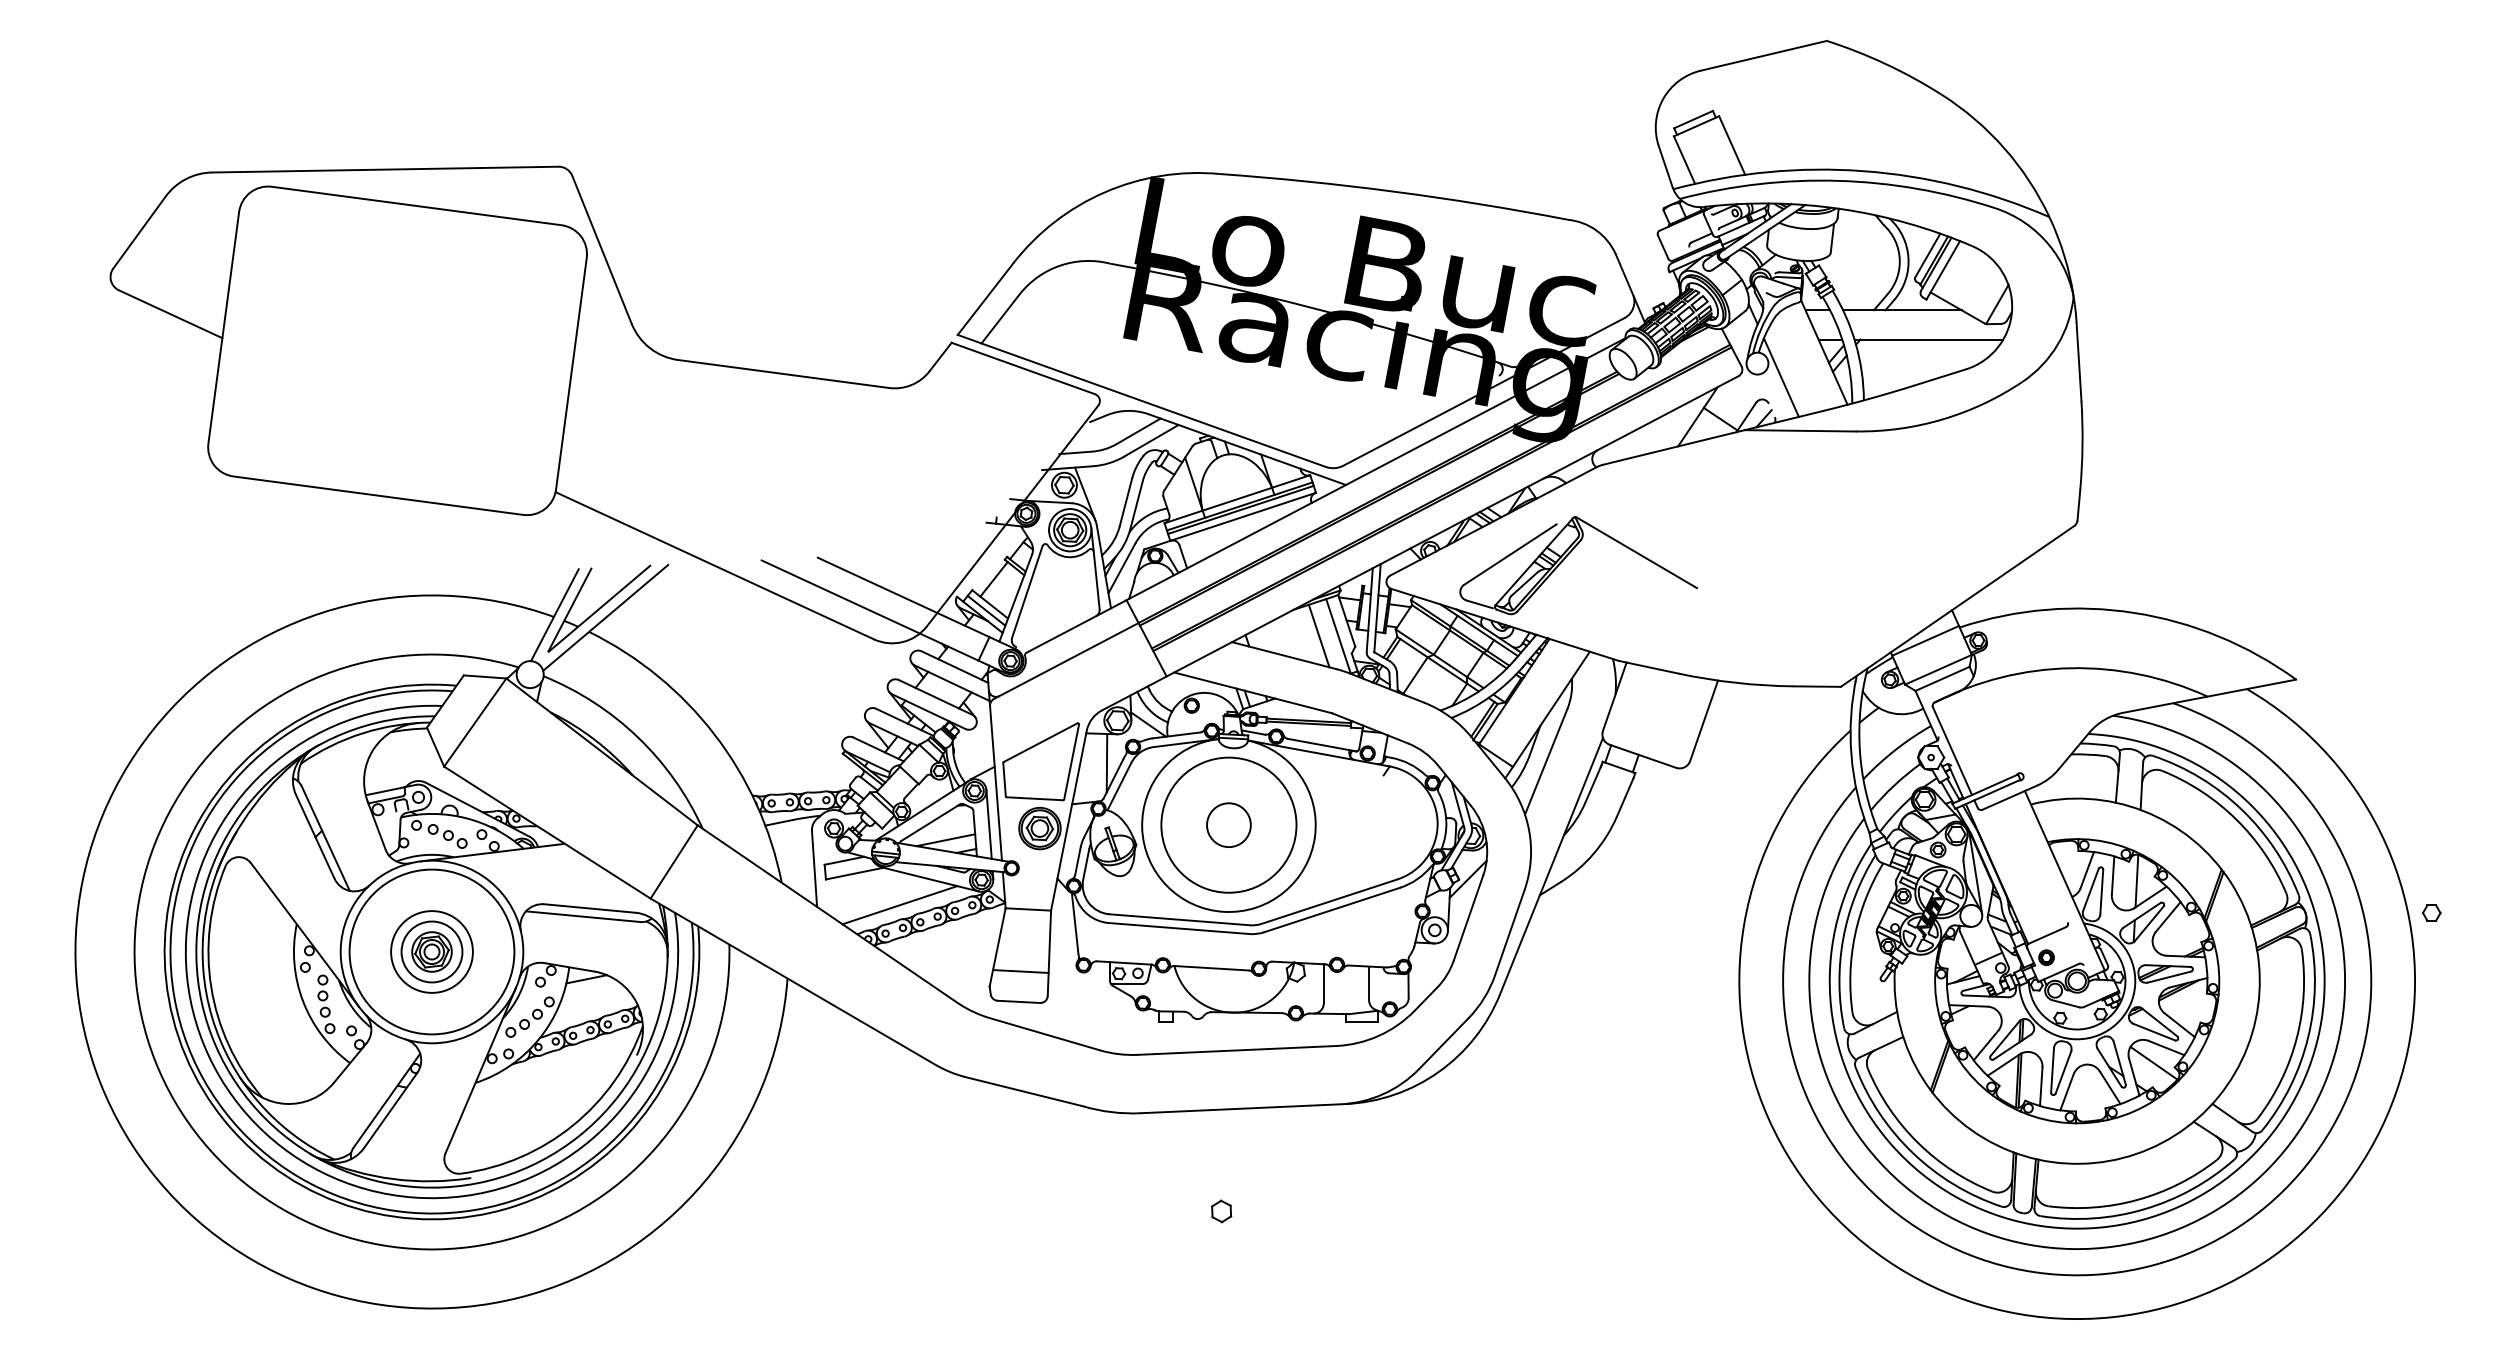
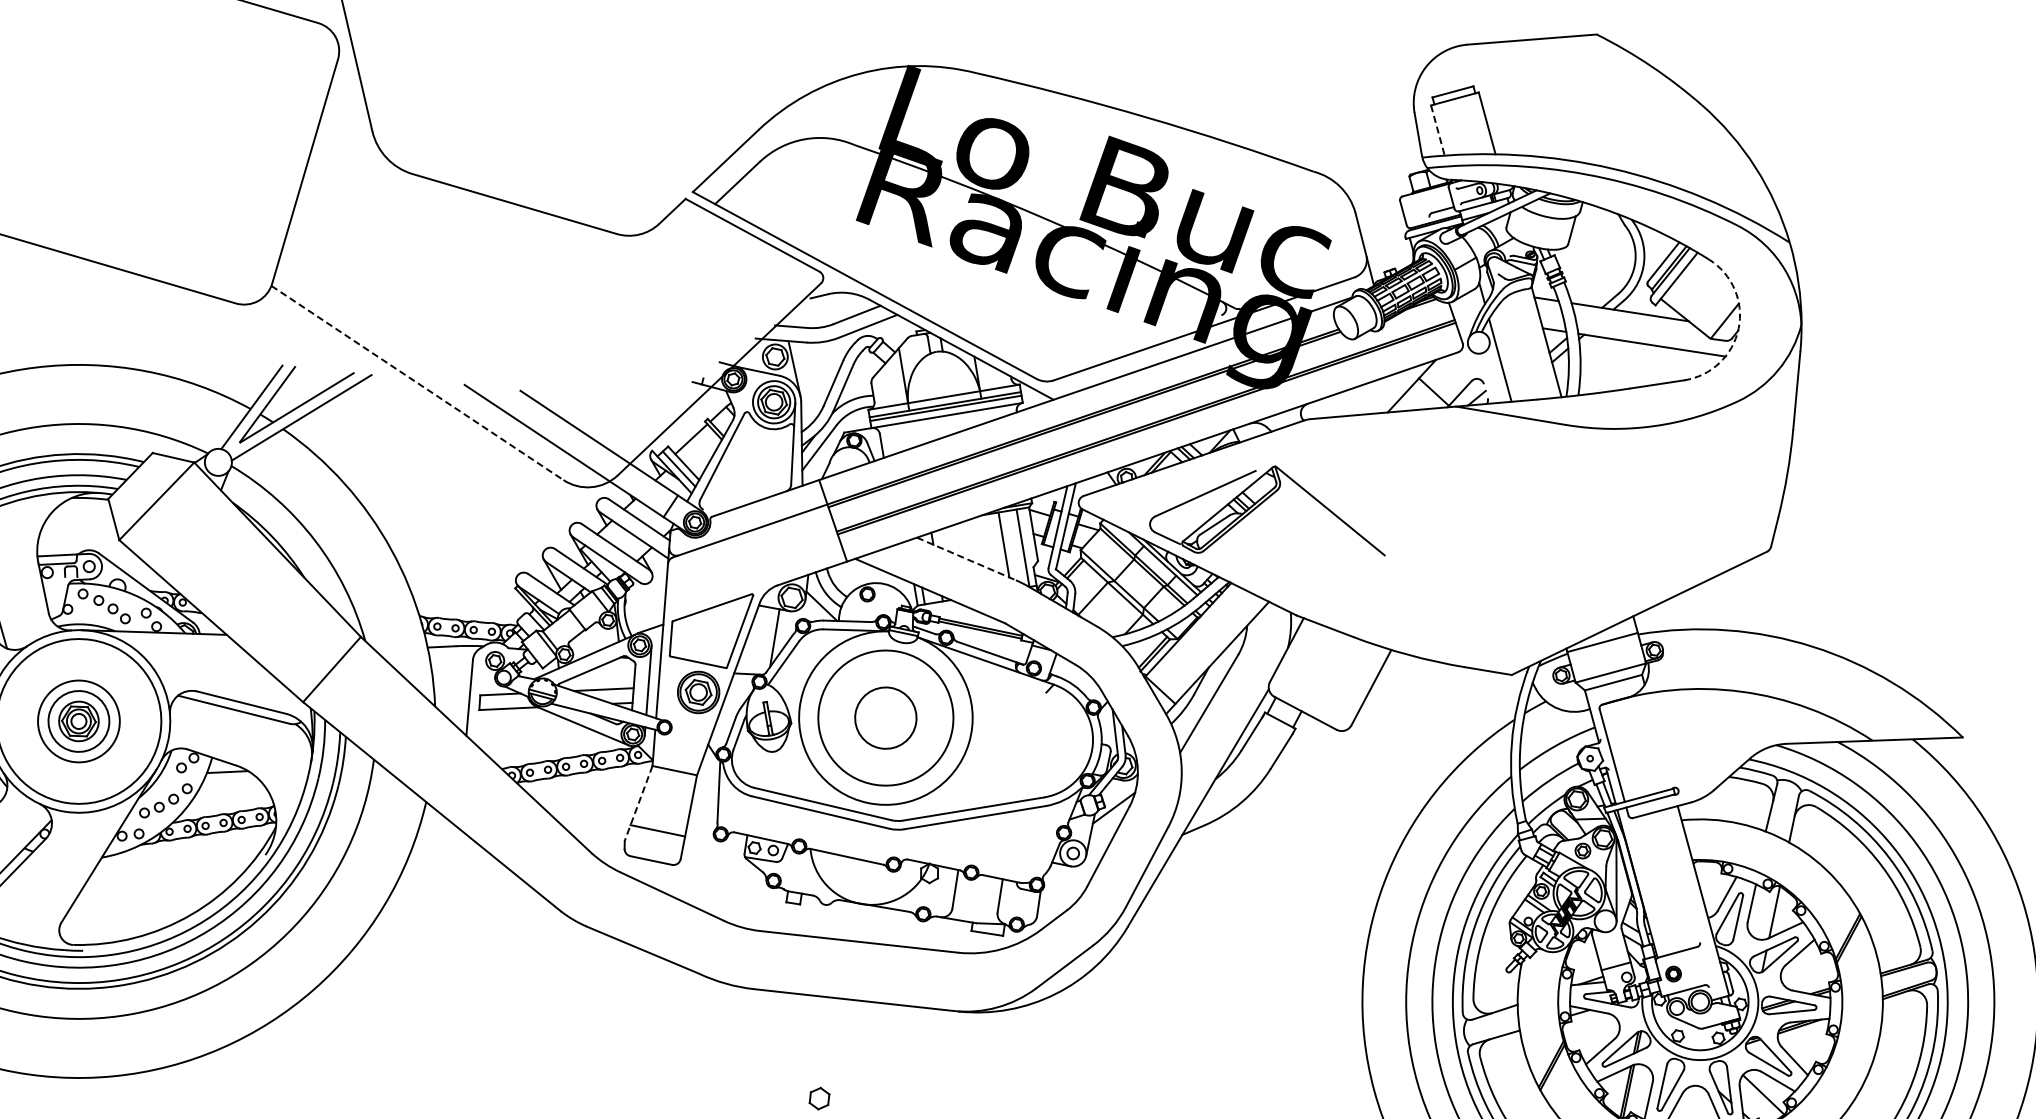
line: (1684, 160) -> (1437, 130), solid -> dashed
arc: (2012, 309) -> (1739, 328), solid -> dashed
line: (715, 565) -> (418, 382), solid -> dashed
line: (1284, 655) -> (966, 558), solid -> dashed
circle: (1228, 824) -> (885, 717), size x1.4
line: (899, 905) -> (548, 747), removed
line: (997, 947) -> (638, 803), solid -> dashed

